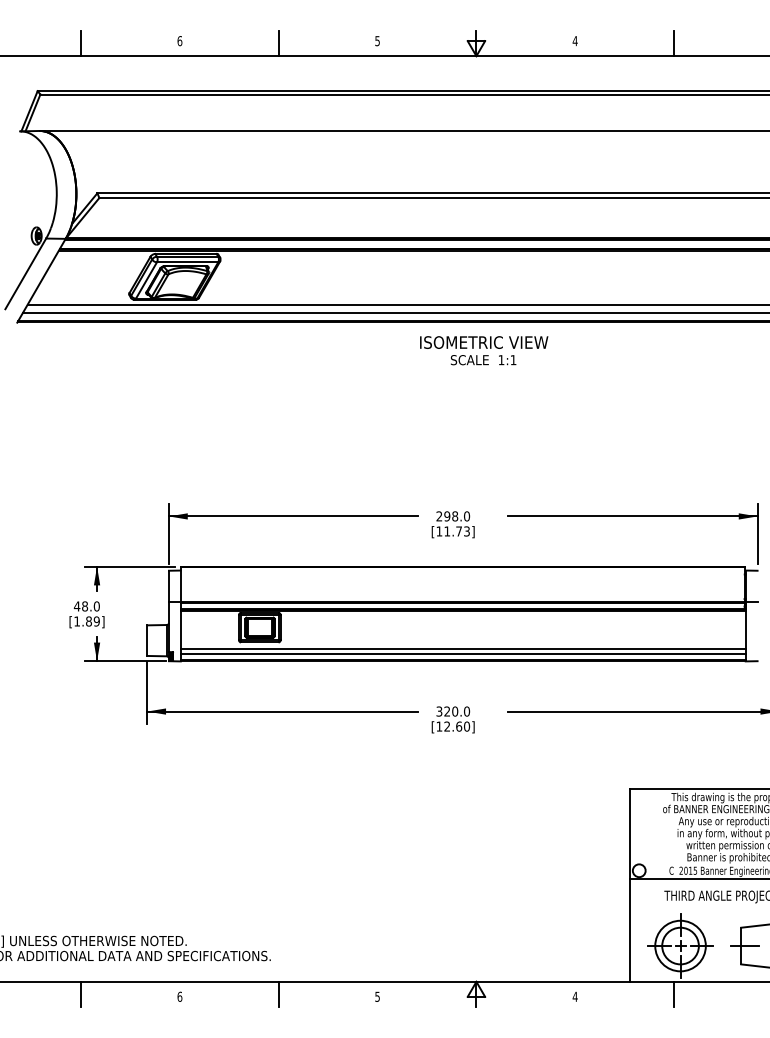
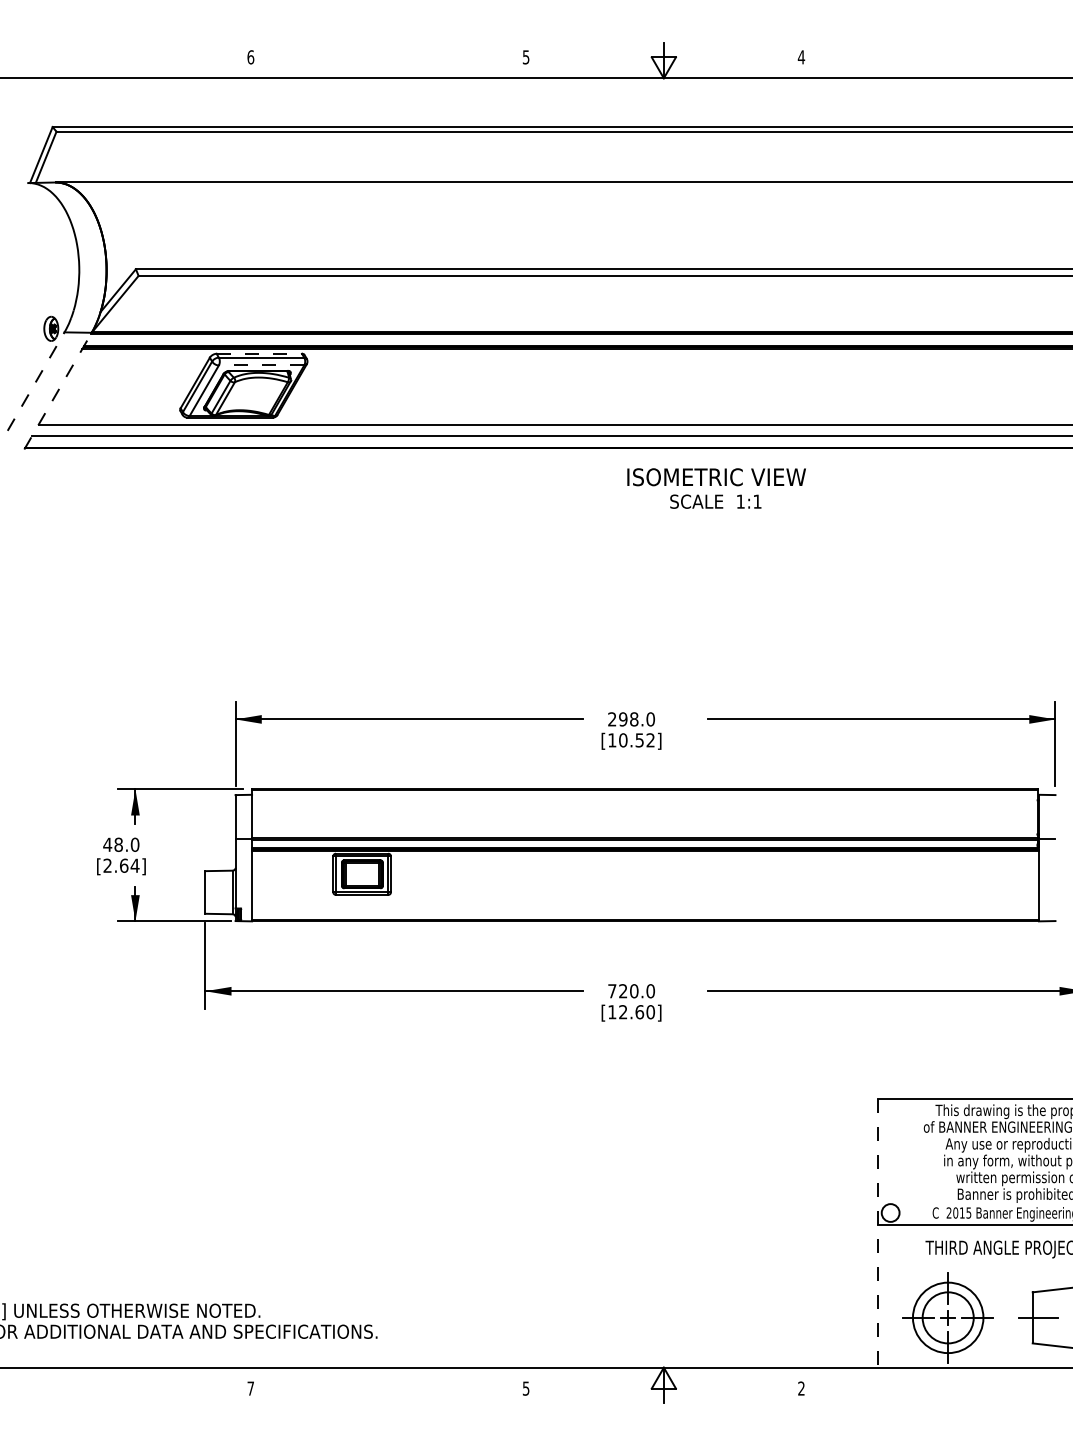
line: (81, 43) -> (113, 60), removed
line: (278, 43) -> (388, 60), removed
line: (674, 43) -> (939, 60), removed
line: (186, 253) -> (259, 353), solid -> dashed
line: (187, 262) -> (261, 365), solid -> dashed
line: (26, 273) -> (36, 381), solid -> dashed
line: (41, 280) -> (58, 390), solid -> dashed
text: (484, 350) -> (716, 488), moved
text: (456, 531) -> (636, 740), [11.73] -> [10.52]
text: (87, 621) -> (121, 865), [1.89] -> [2.64]
line: (463, 648) -> (645, 903), removed
line: (463, 654) -> (645, 911), removed
text: (439, 711) -> (612, 991), 320.0 -> 720.0
line: (629, 885) -> (877, 1233), solid -> dashed
line: (81, 993) -> (113, 1384), removed
line: (278, 993) -> (388, 1384), removed
line: (674, 993) -> (939, 1384), removed
text: (179, 996) -> (250, 1388), 6 -> 7
text: (575, 996) -> (801, 1388), 4 -> 2

